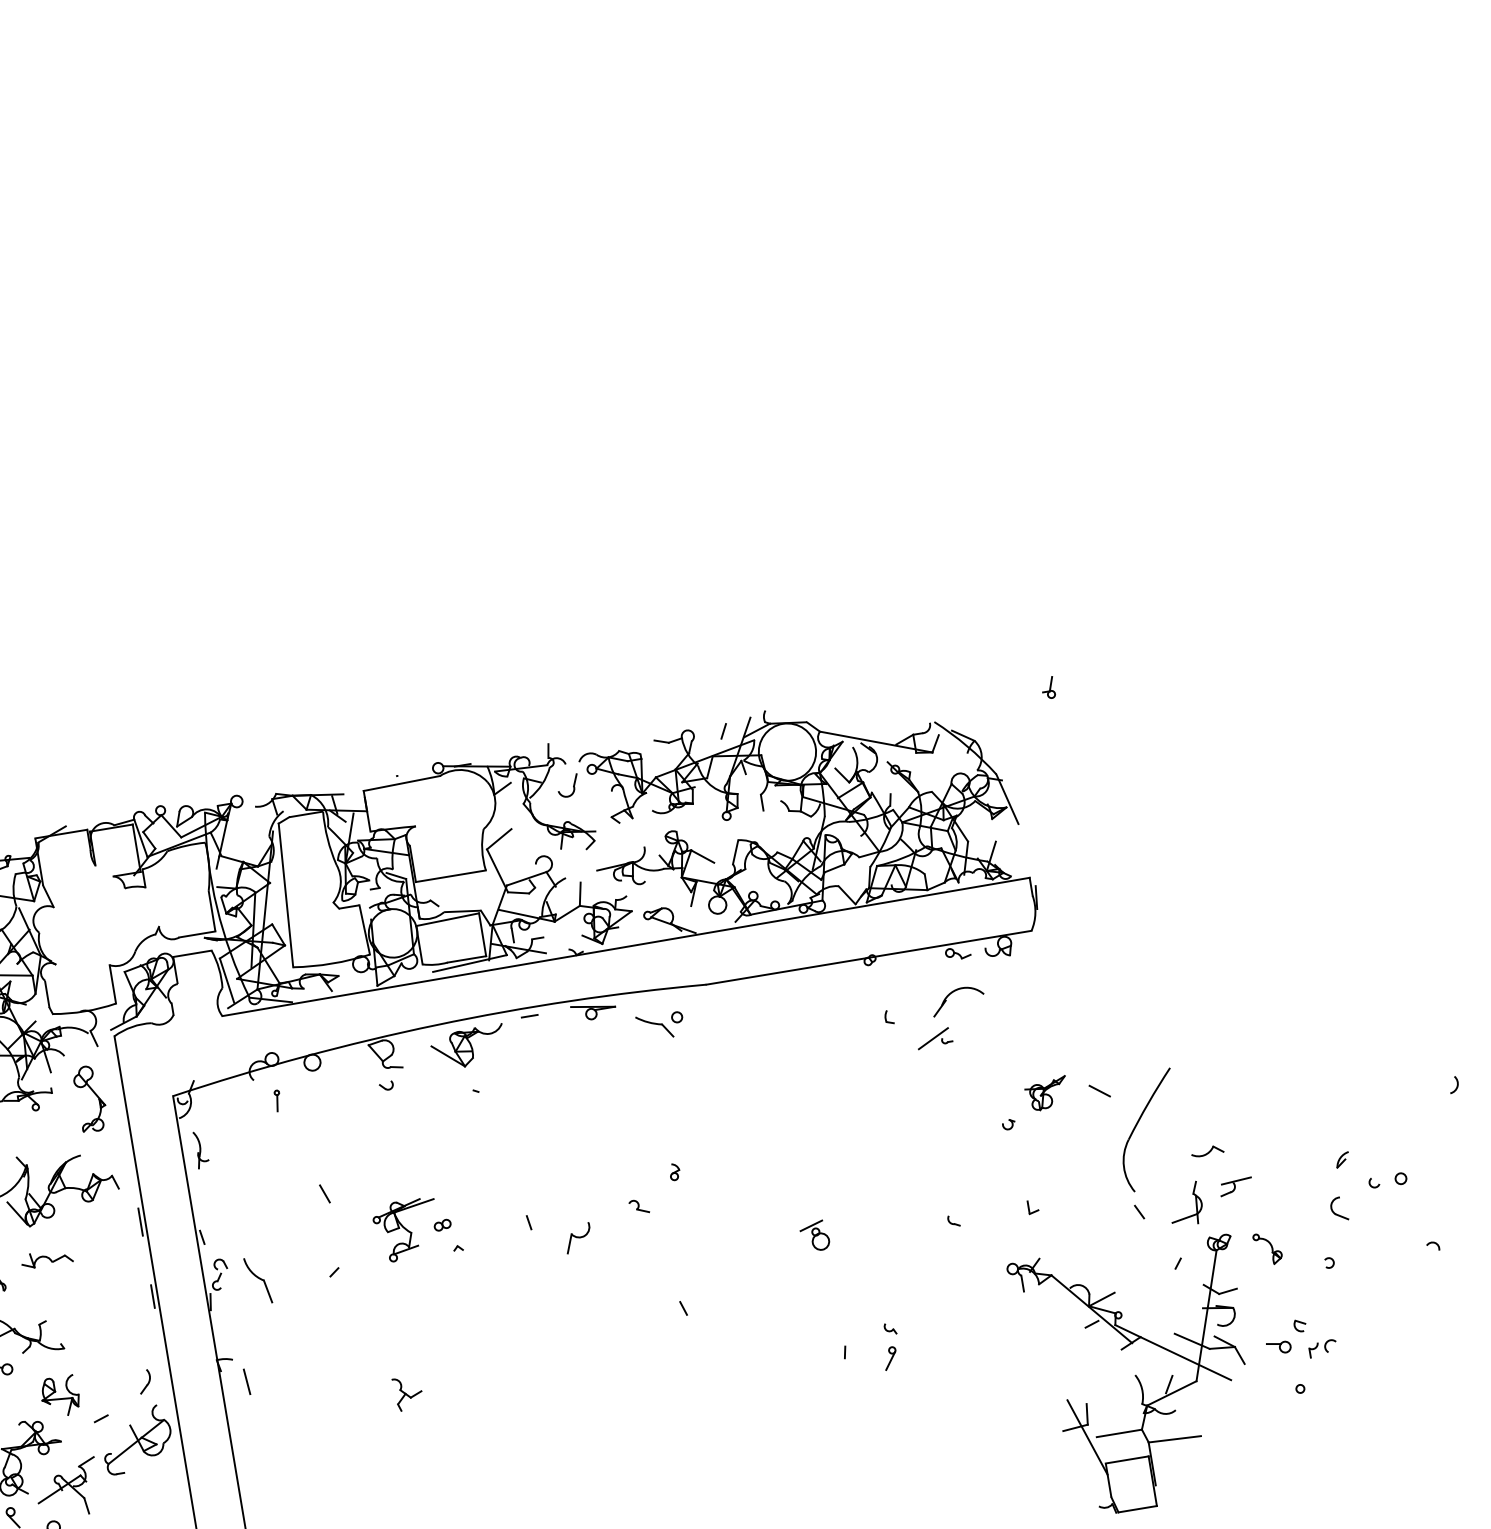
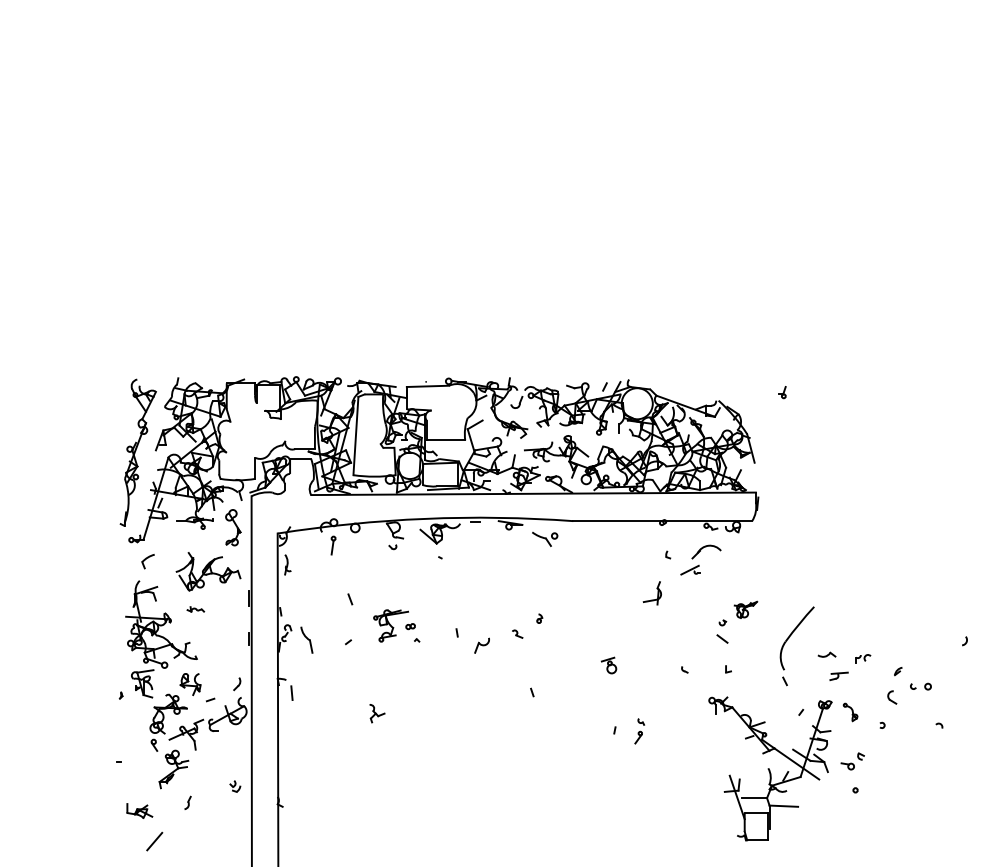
line: (1099, 1090) -> (722, 638), moved
part: (277, 1099) -> (333, 544), size x1.6
part: (1183, 1204) -> (651, 593), moved
part: (46, 1258) -> (195, 609), size x0.6
part: (1323, 1348) -> (863, 658), moved

